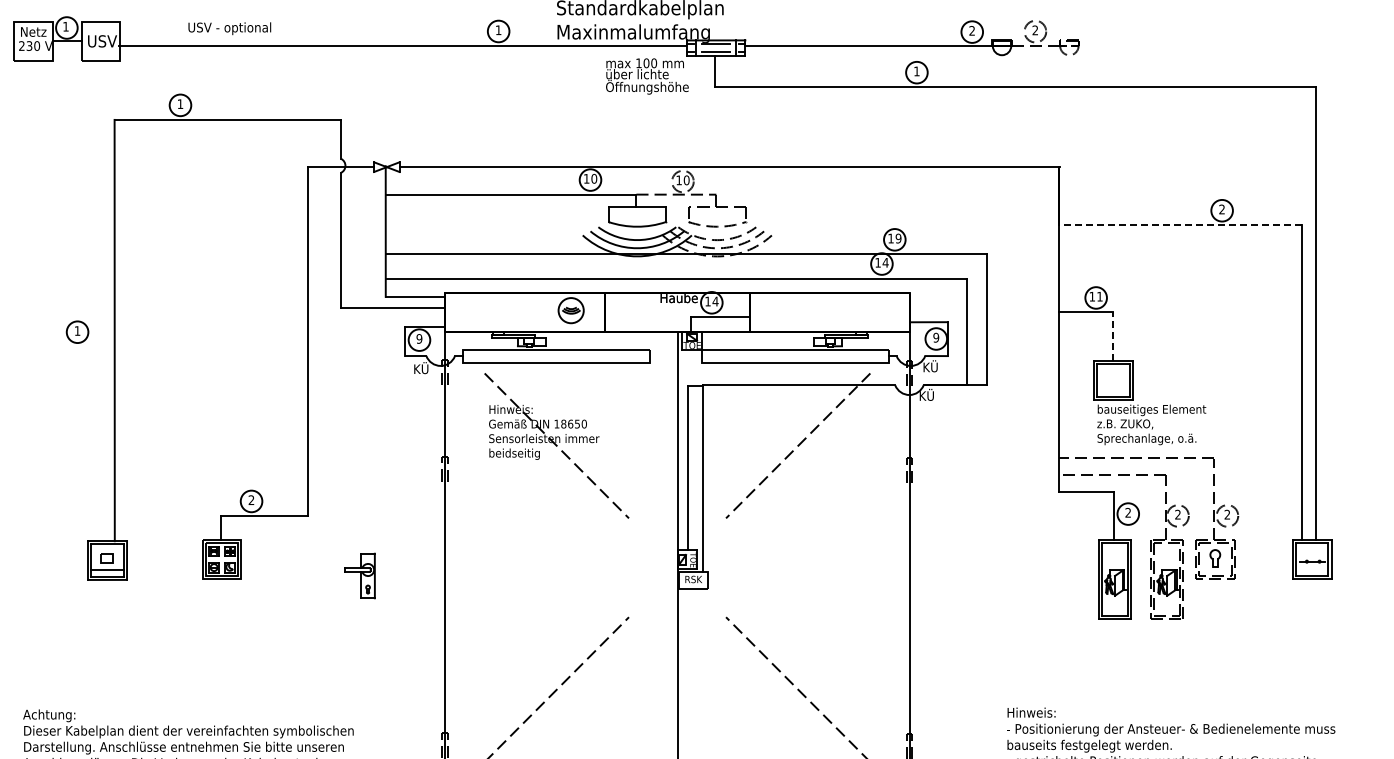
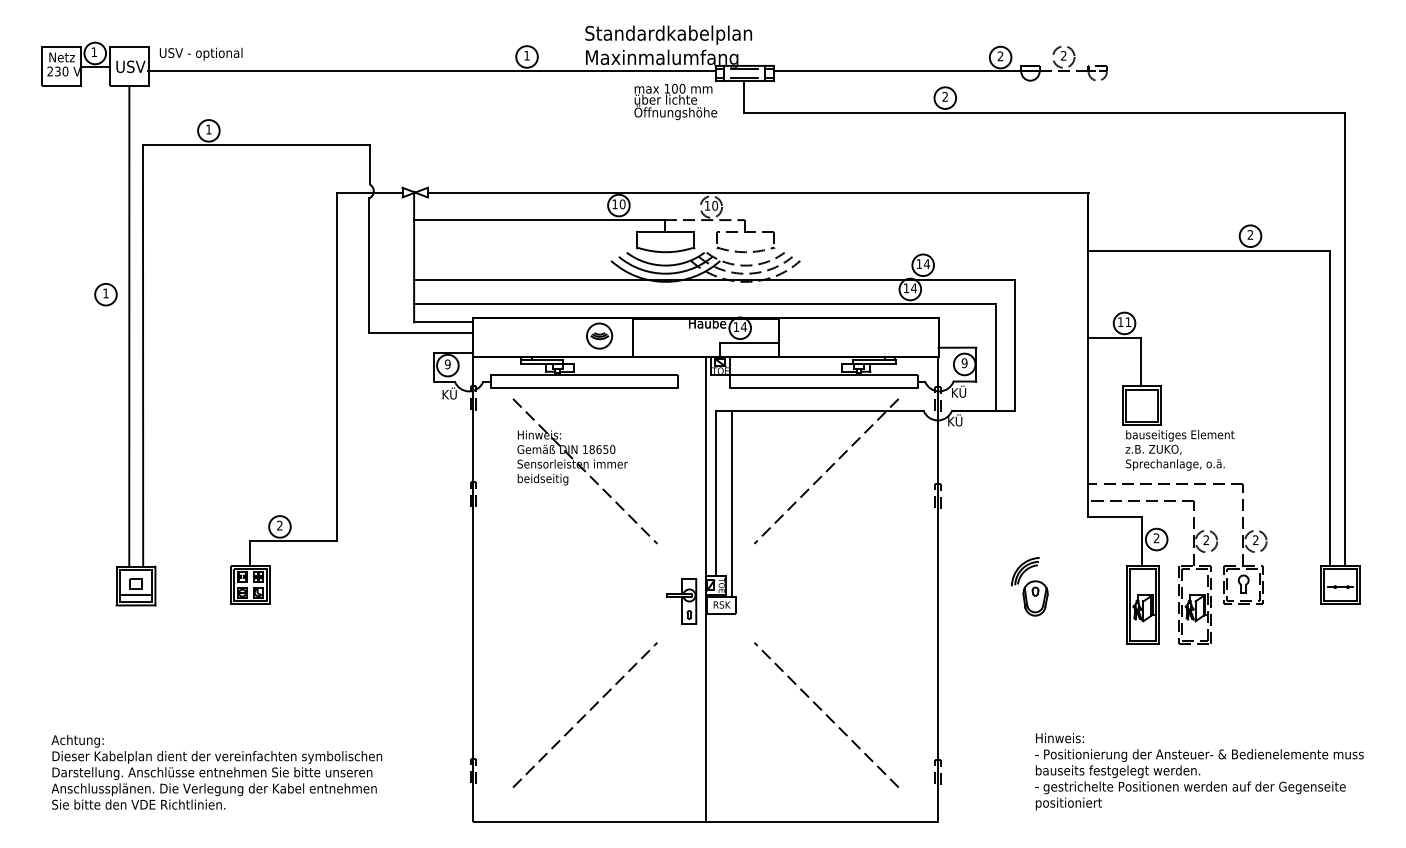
text: (229, 28) -> (200, 53), moved
text: (916, 71) -> (944, 96), 1 -> 2
line: (1180, 225) -> (1208, 250), dashed -> solid
text: (898, 238) -> (926, 263), 19 -> 14
line: (101, 301) -> (129, 326), added
part: (77, 332) -> (105, 294), moved
line: (1113, 336) -> (1141, 361), dashed -> solid
part: (1001, 561) -> (1029, 586), added
part: (360, 576) -> (681, 601), moved

